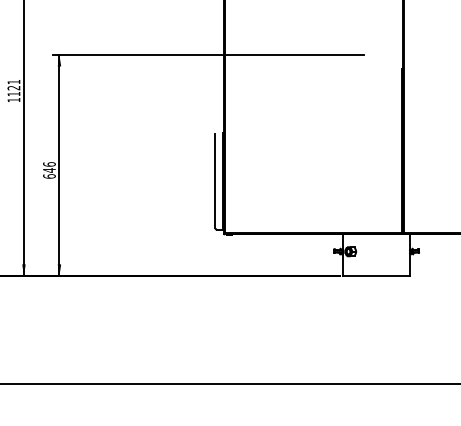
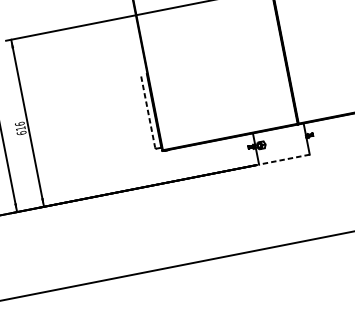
text: (49, 170) -> (20, 128), 646 -> 616
line: (215, 181) -> (148, 112), solid -> dashed
line: (376, 275) -> (284, 159), solid -> dashed

